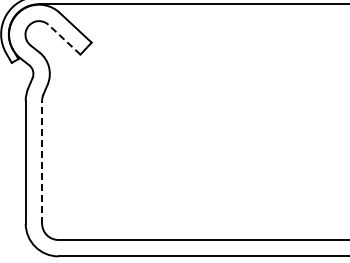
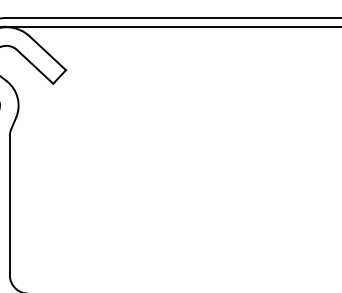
line: (64, 39) -> (35, 66), dashed -> solid
line: (42, 161) -> (10, 204), dashed -> solid

